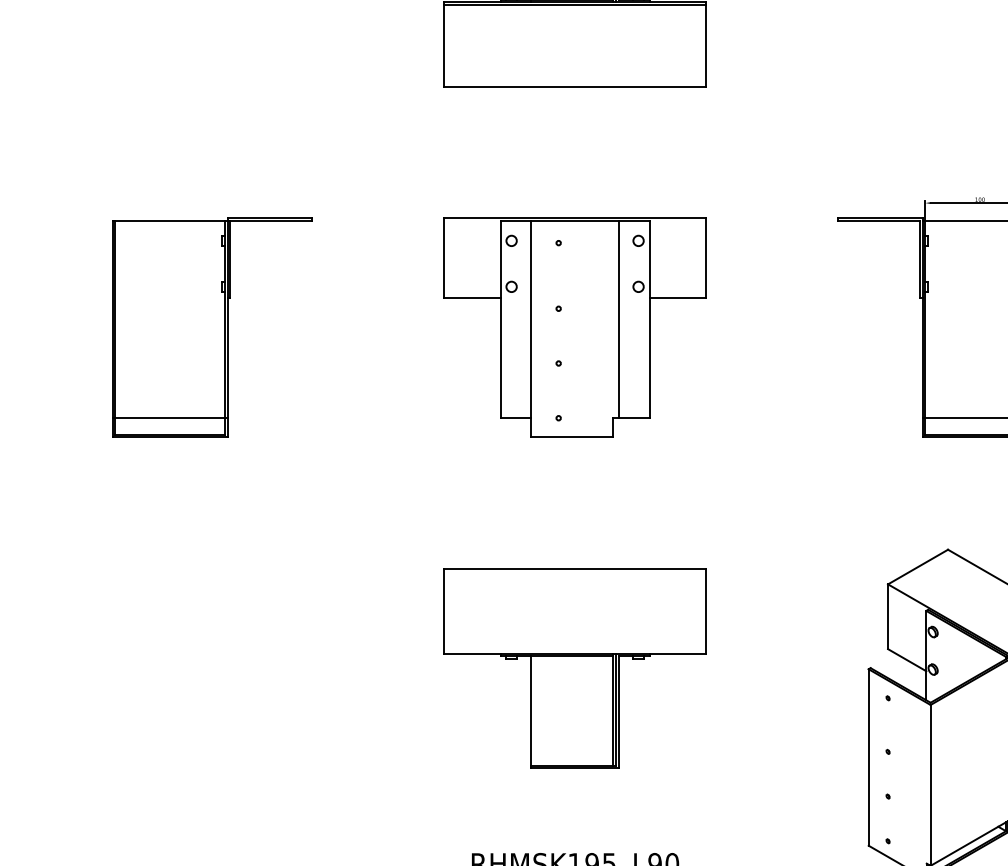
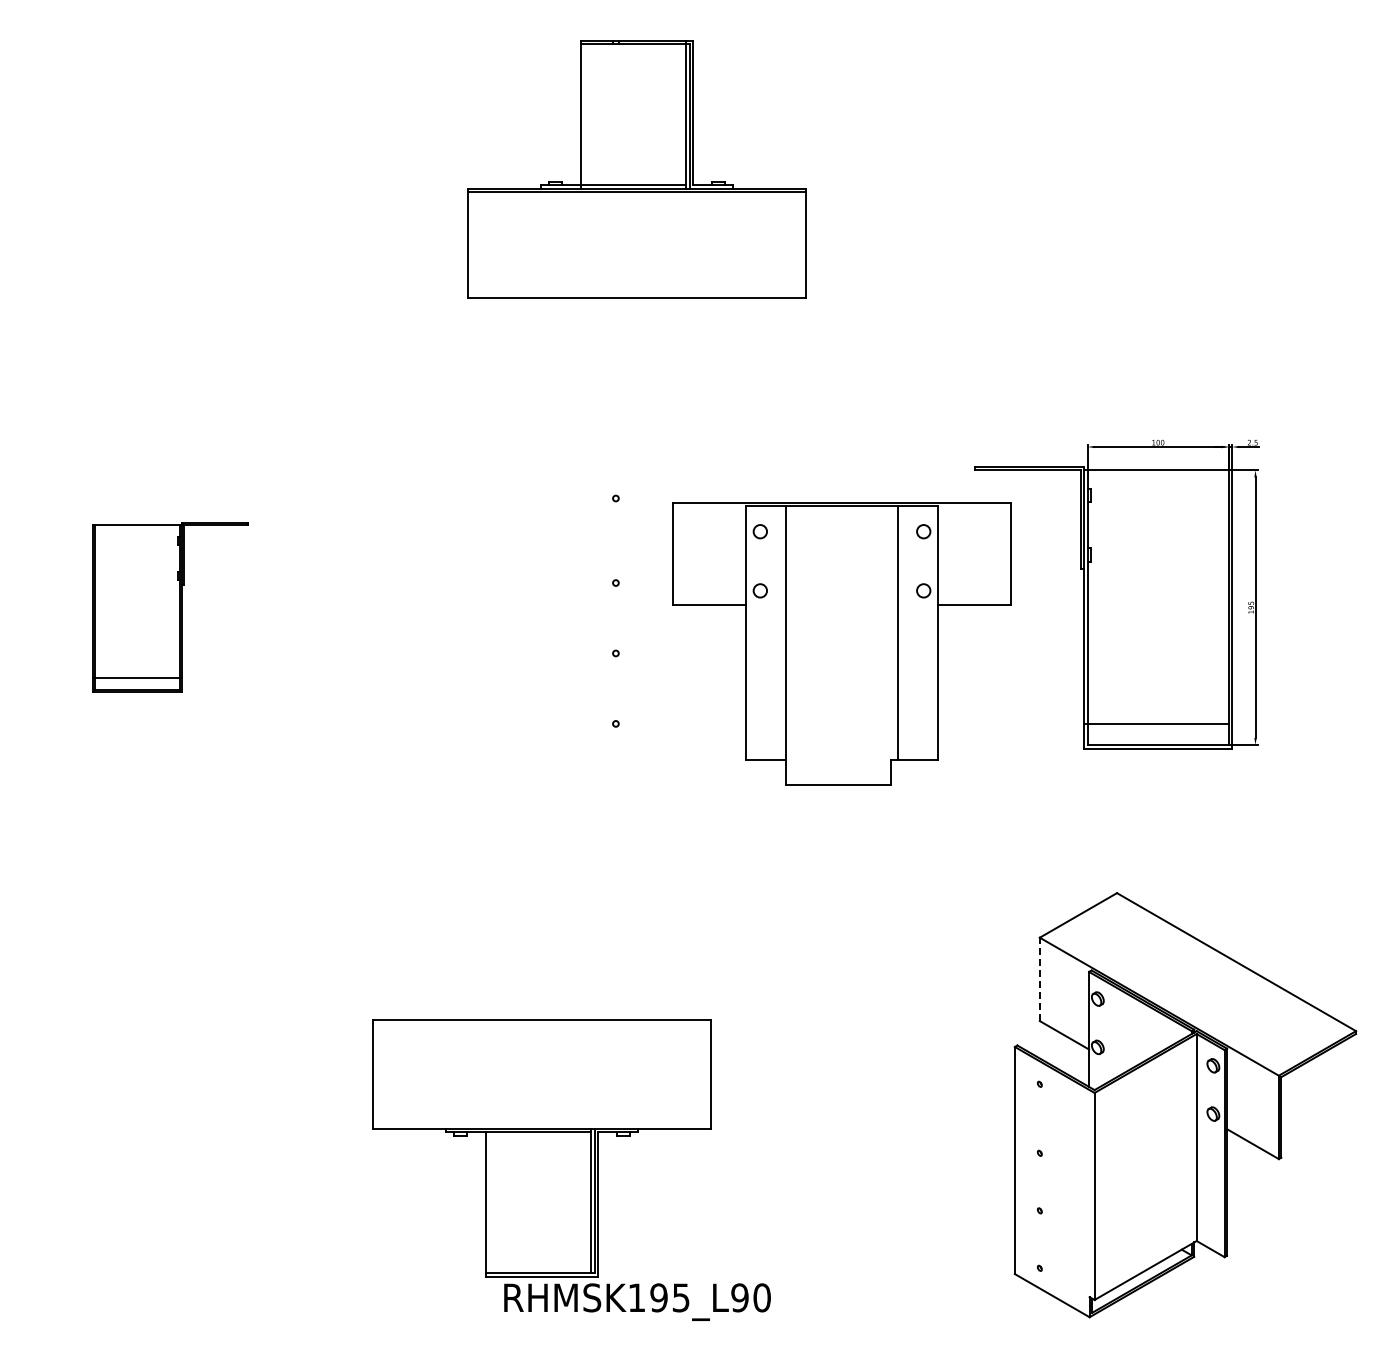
part: (212, 327) -> (170, 607), size x0.6
part: (574, 327) -> (841, 643), moved
line: (887, 616) -> (1039, 979), solid -> dashed
part: (574, 668) -> (541, 1148), moved

